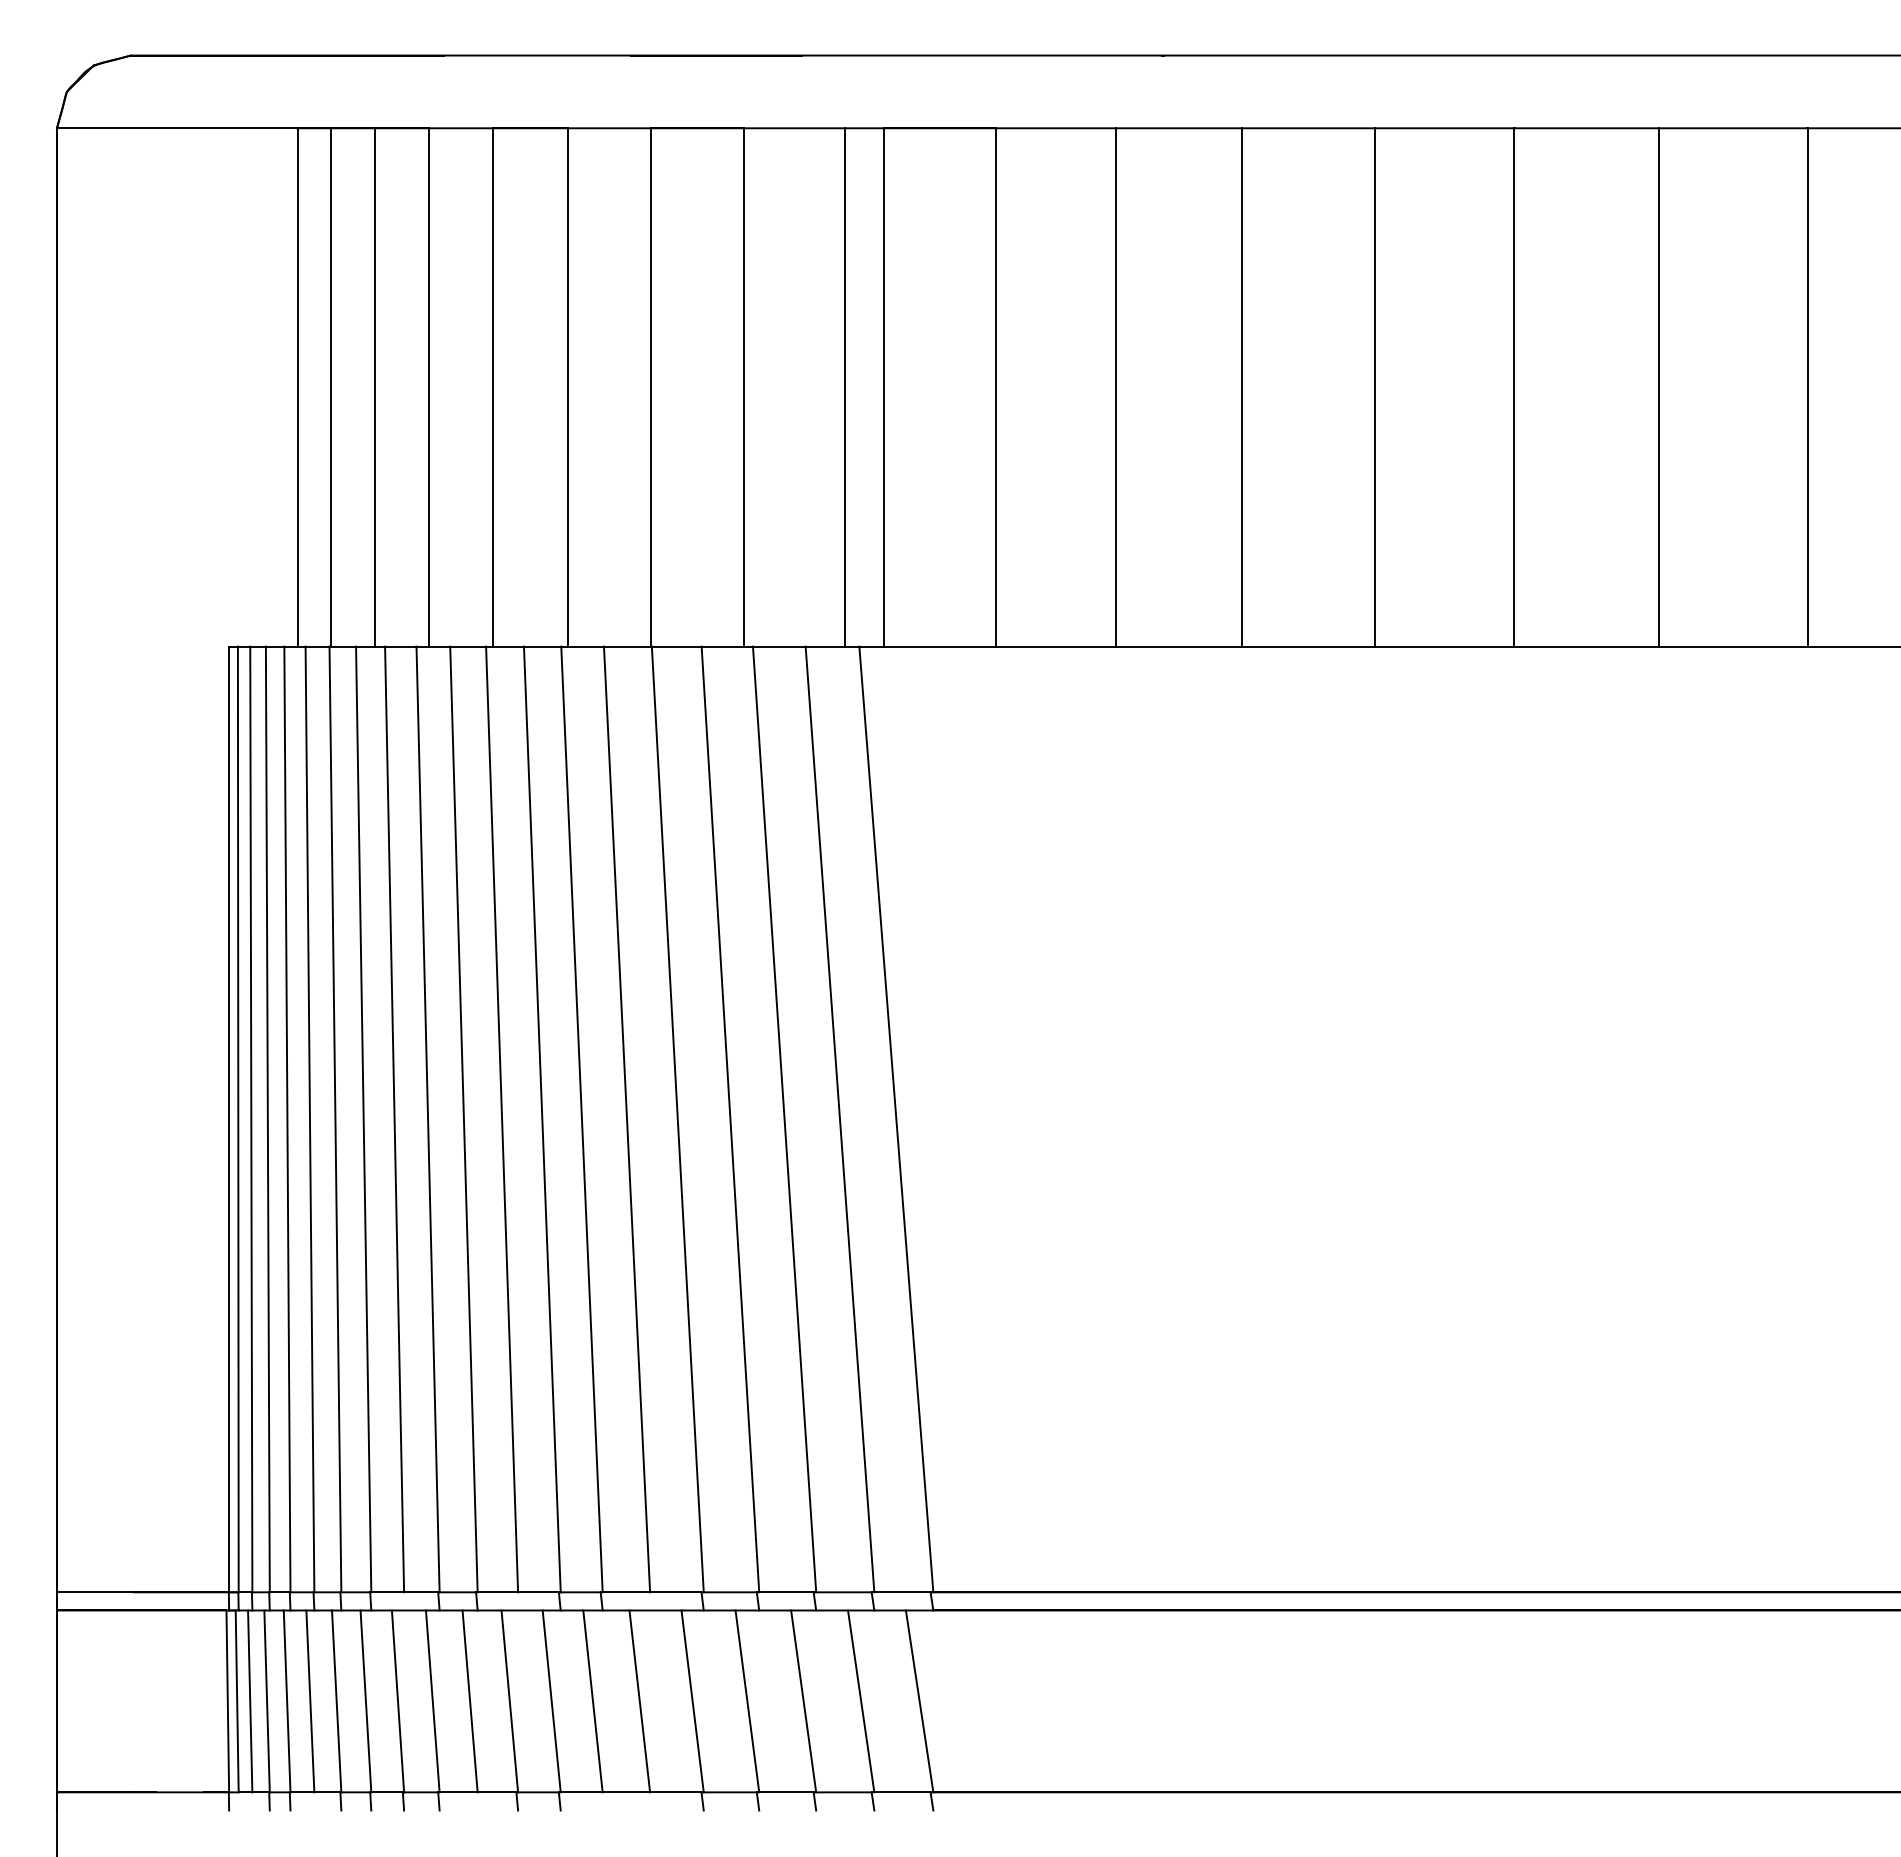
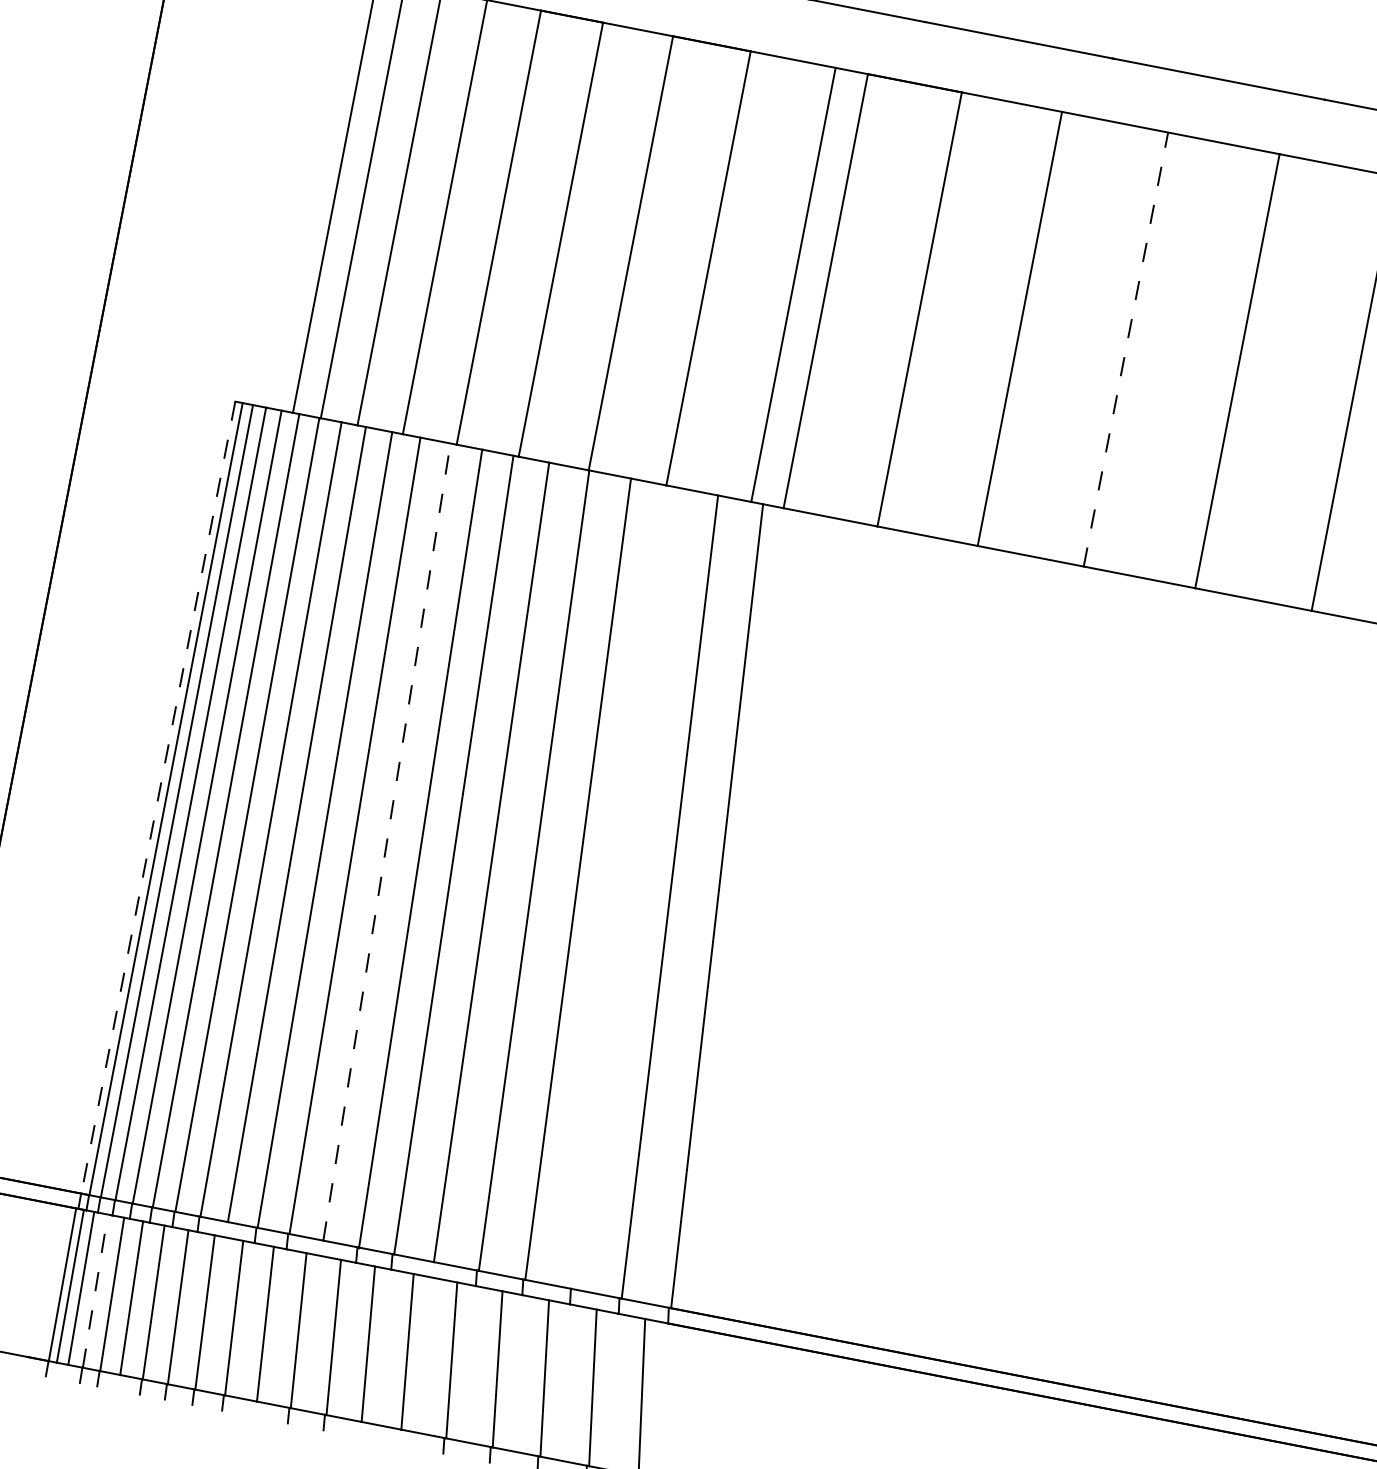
line: (1242, 386) -> (1126, 348), solid -> dashed
line: (502, 1118) -> (387, 841), solid -> dashed
line: (229, 1119) -> (158, 797), solid -> dashed
line: (784, 1119) -> (623, 888), removed
line: (267, 1701) -> (95, 1291), solid -> dashed

